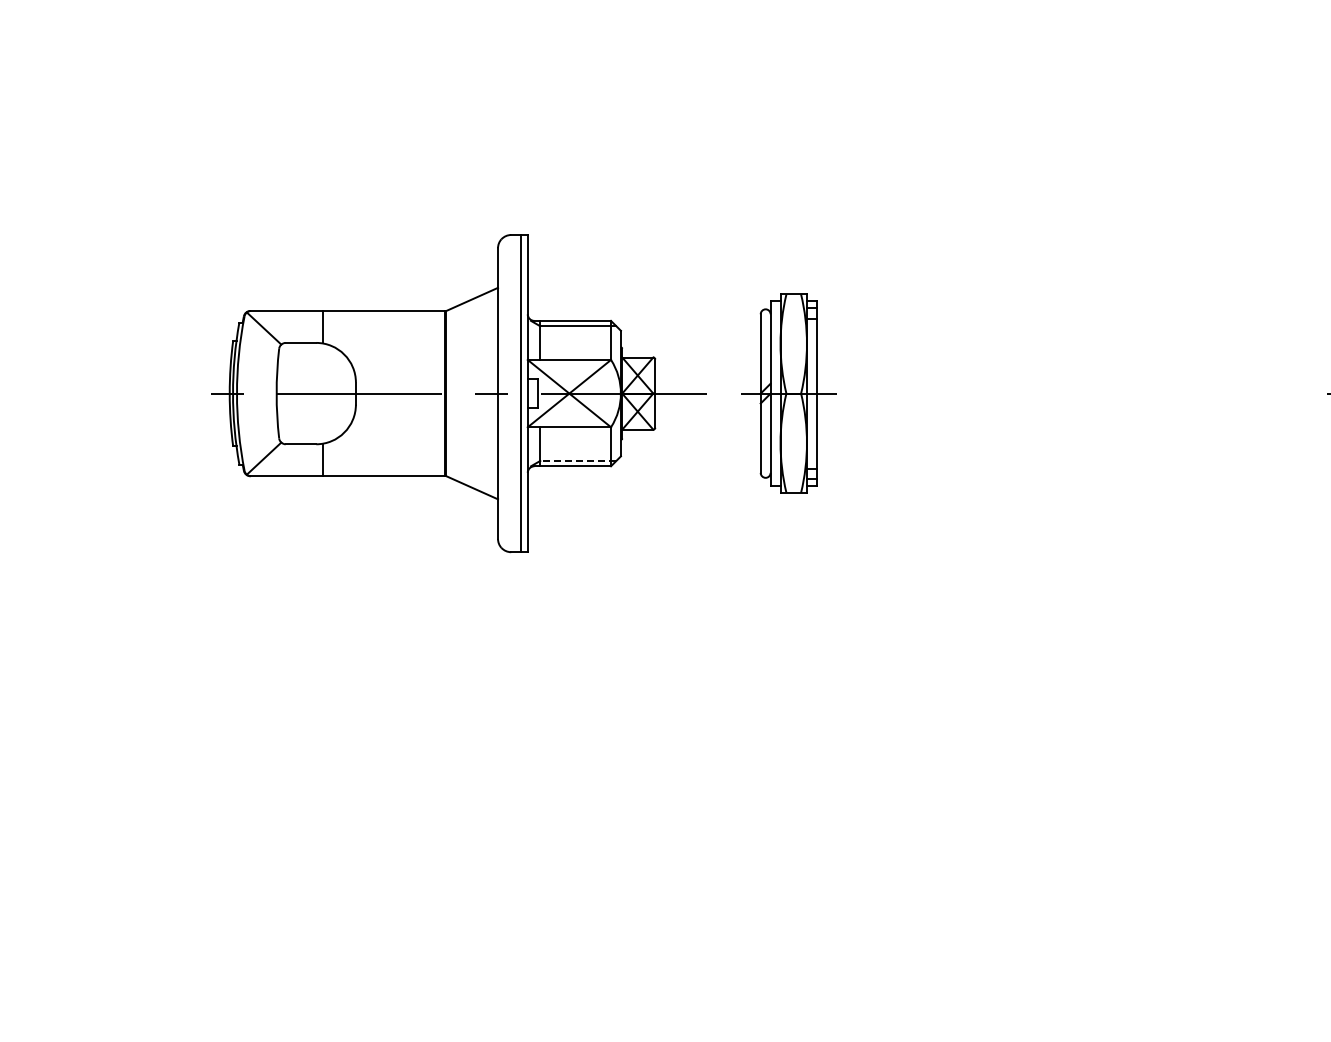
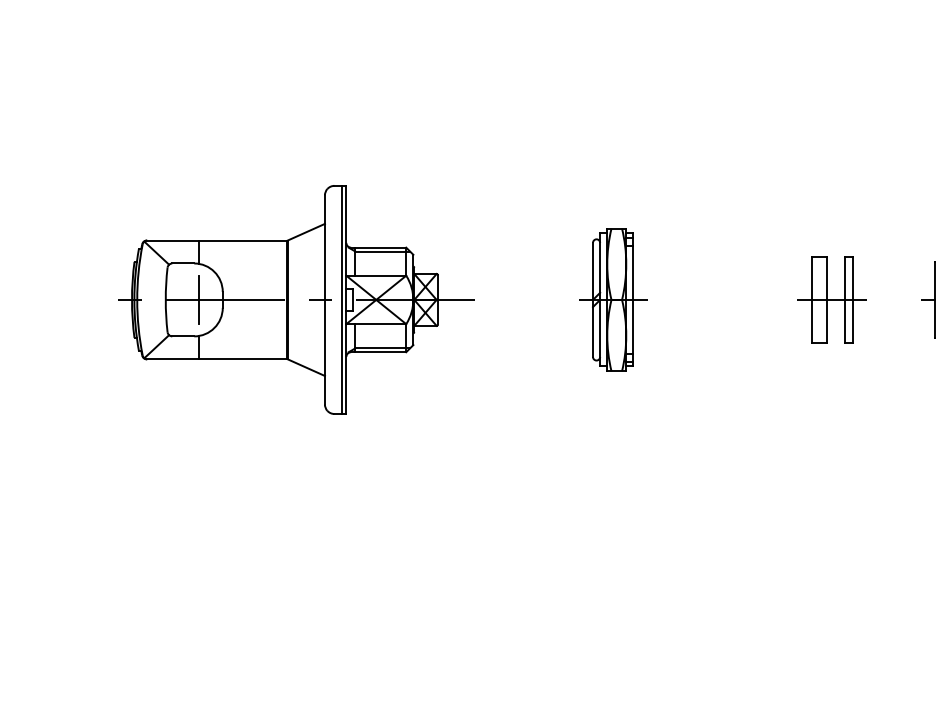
line: (322, 393) -> (198, 299), added
part: (788, 393) -> (612, 299), moved
part: (1202, 393) -> (831, 299), added
line: (577, 460) -> (382, 348), dashed -> solid

